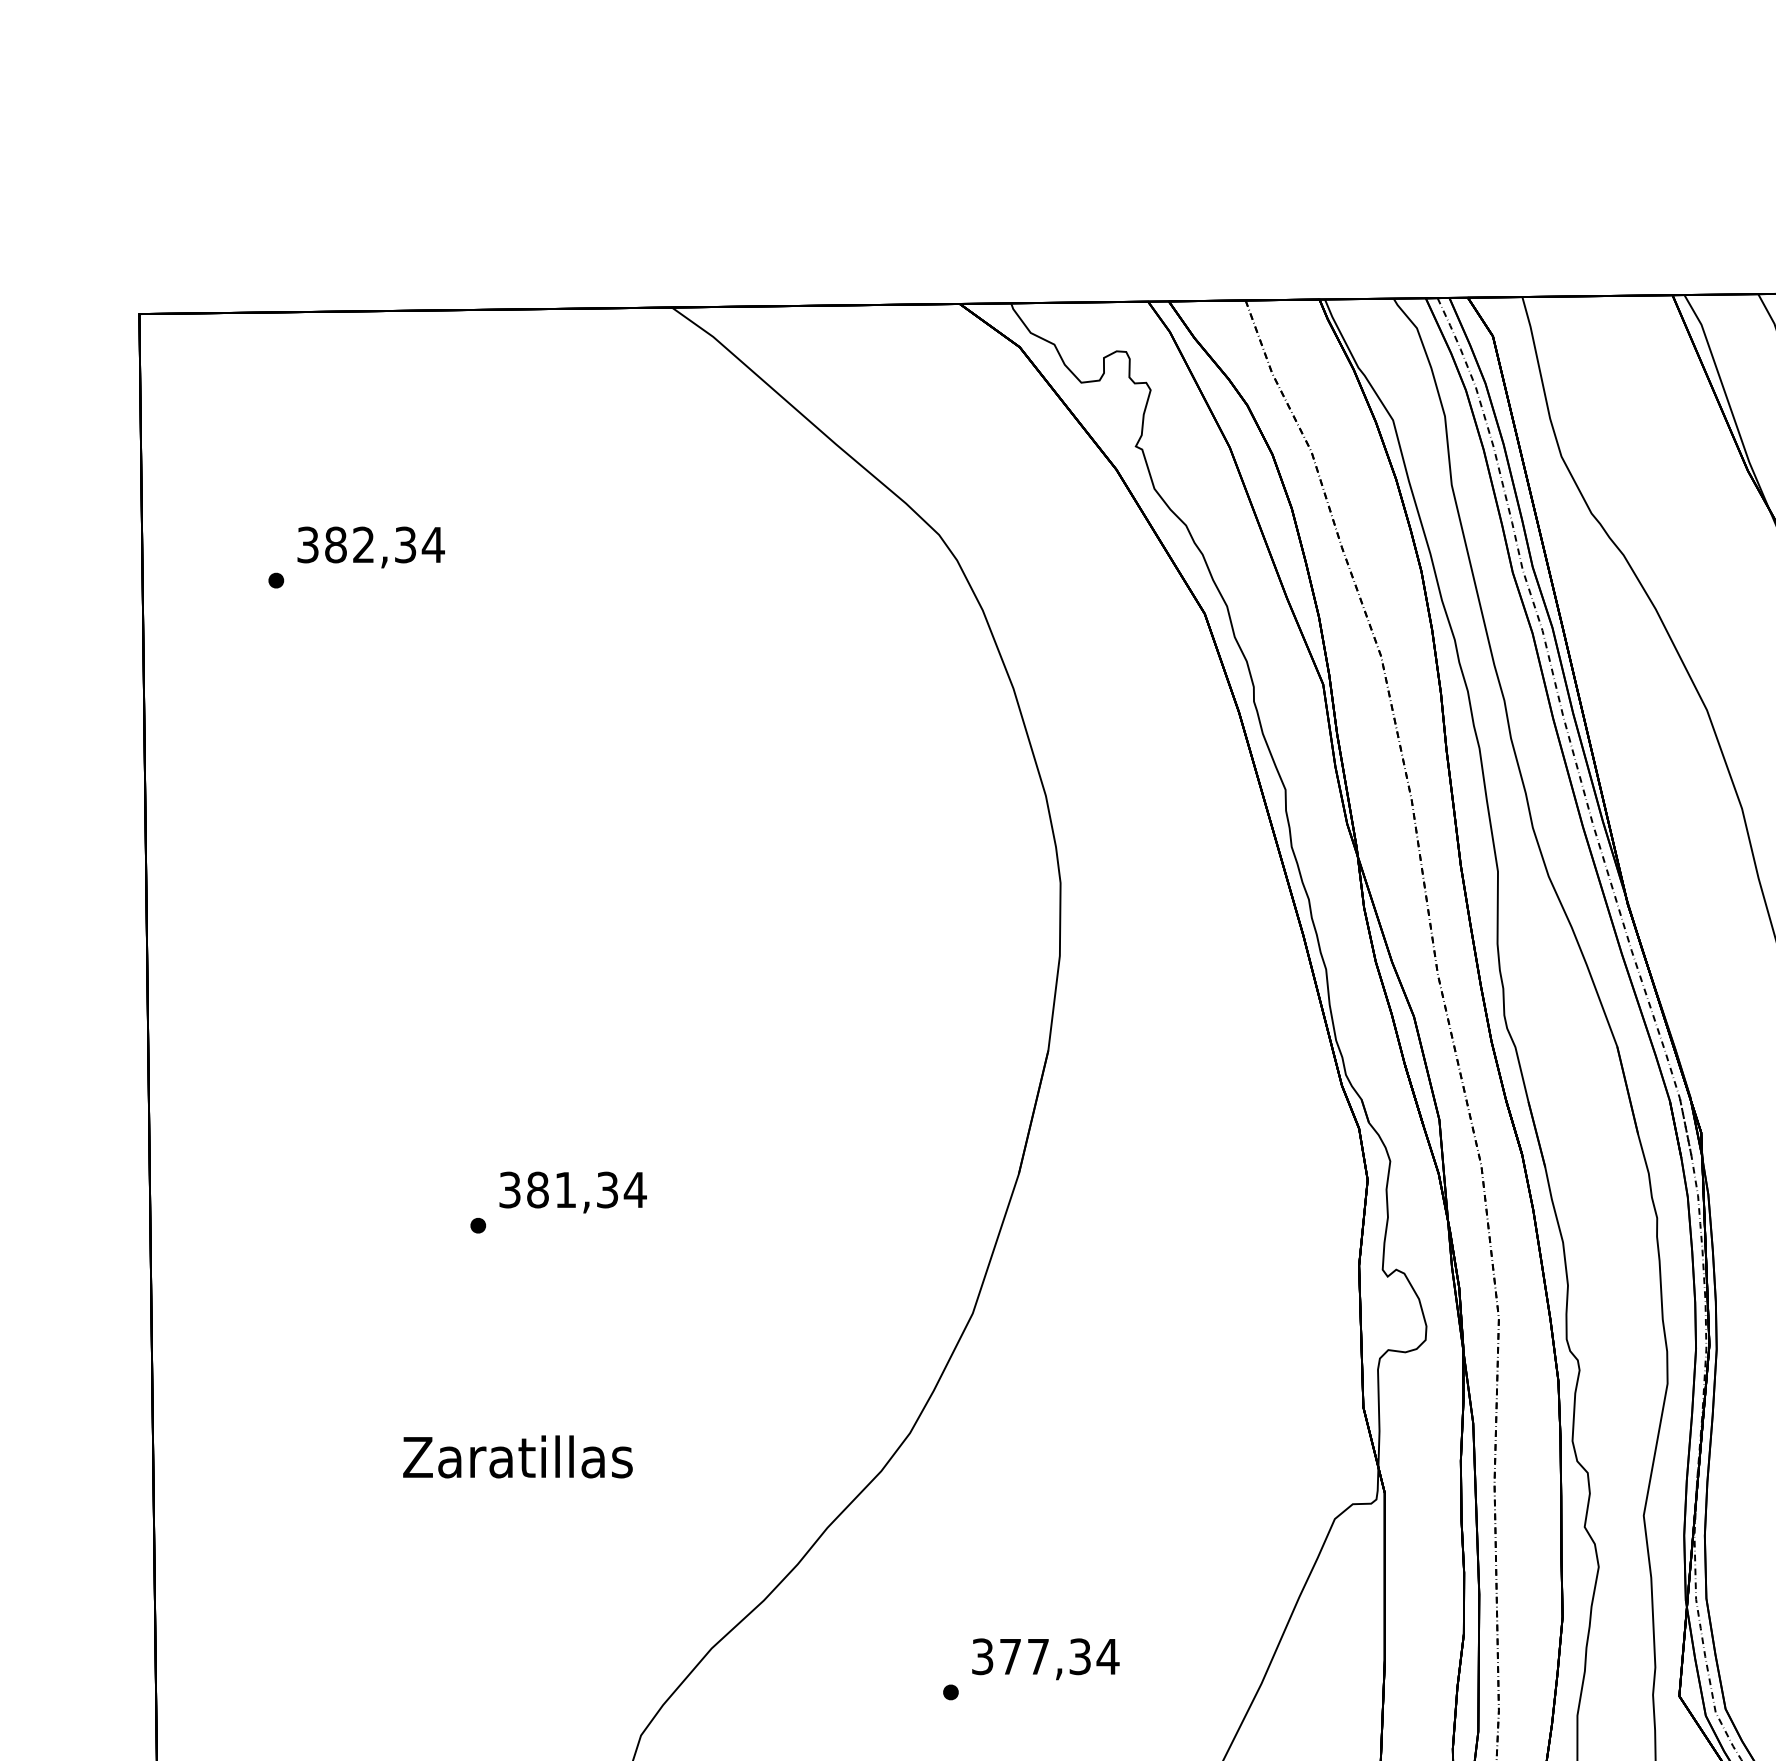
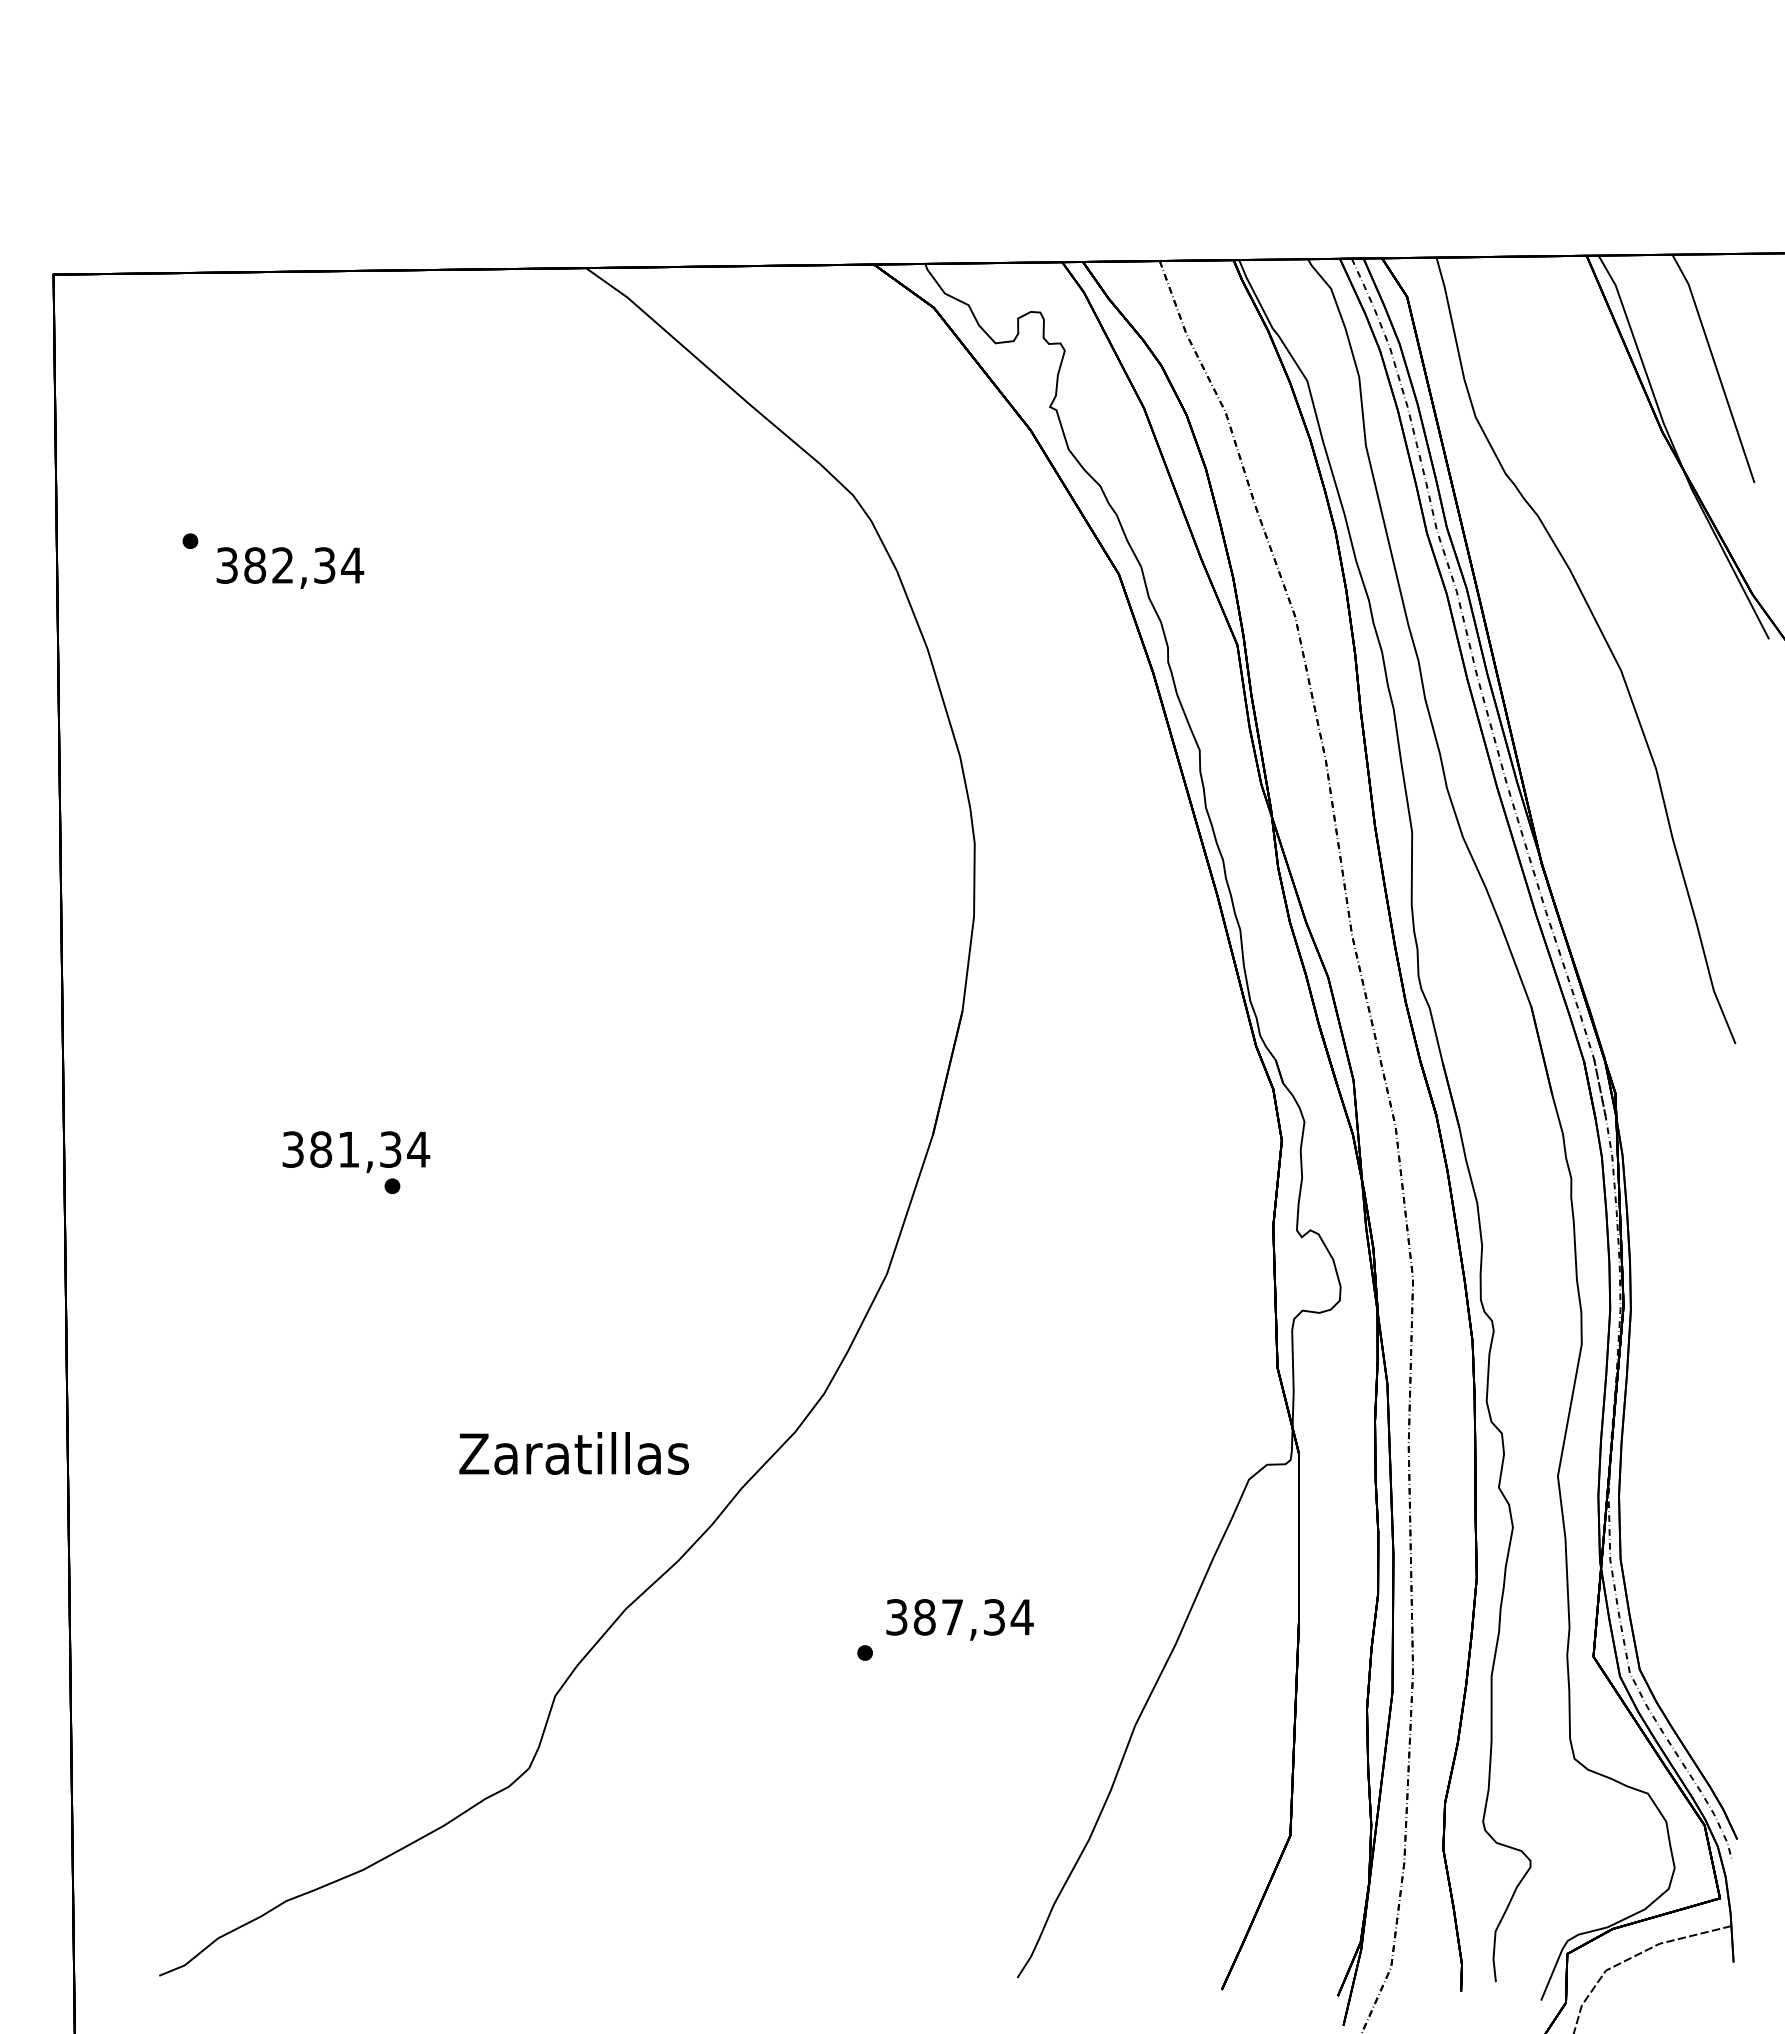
text: (371, 546) -> (290, 567), moved
text: (573, 1191) -> (356, 1151), moved
text: (517, 1456) -> (573, 1453), moved
text: (1010, 1656) -> (924, 1617), 377,34 -> 387,34

